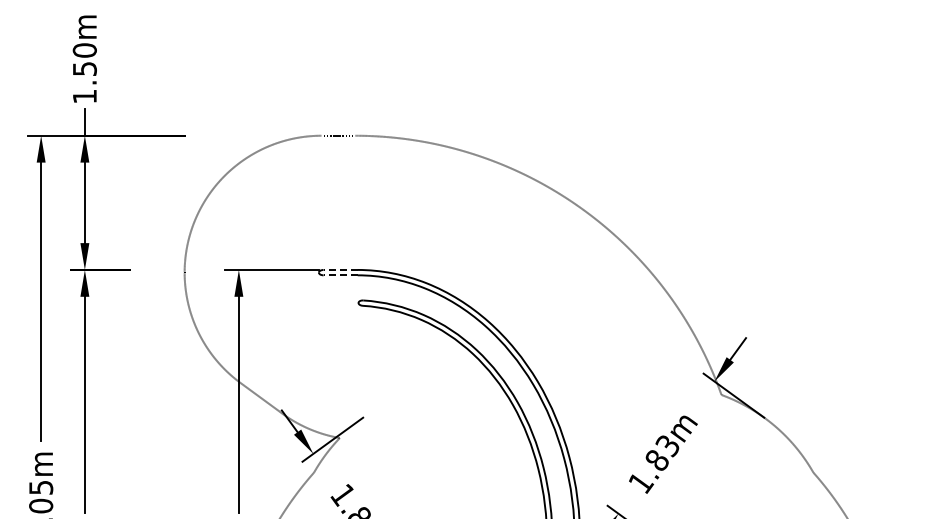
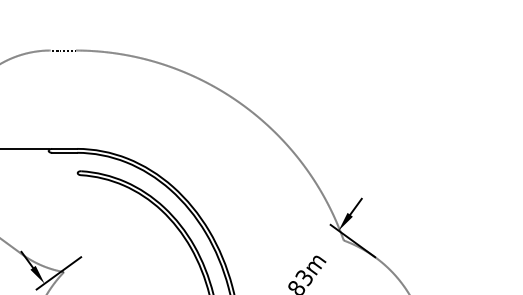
line: (340, 269) -> (64, 148), dashed -> solid
line: (340, 275) -> (64, 152), dashed -> solid

